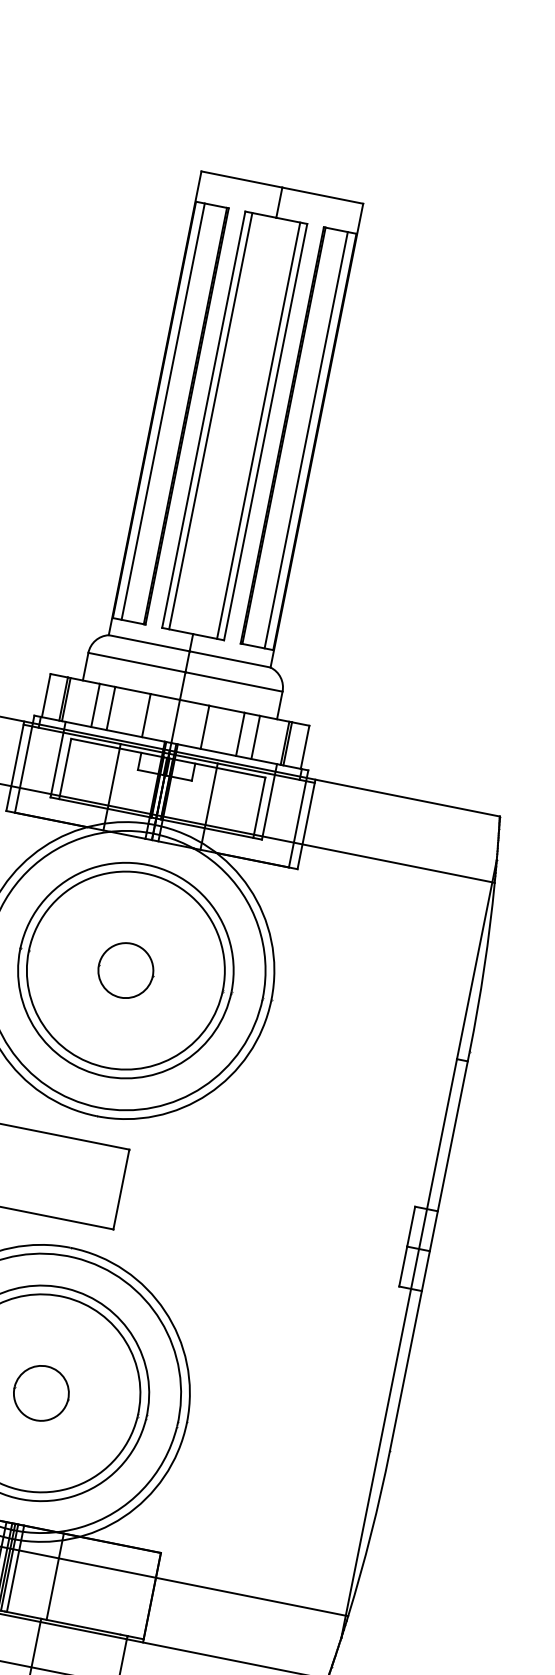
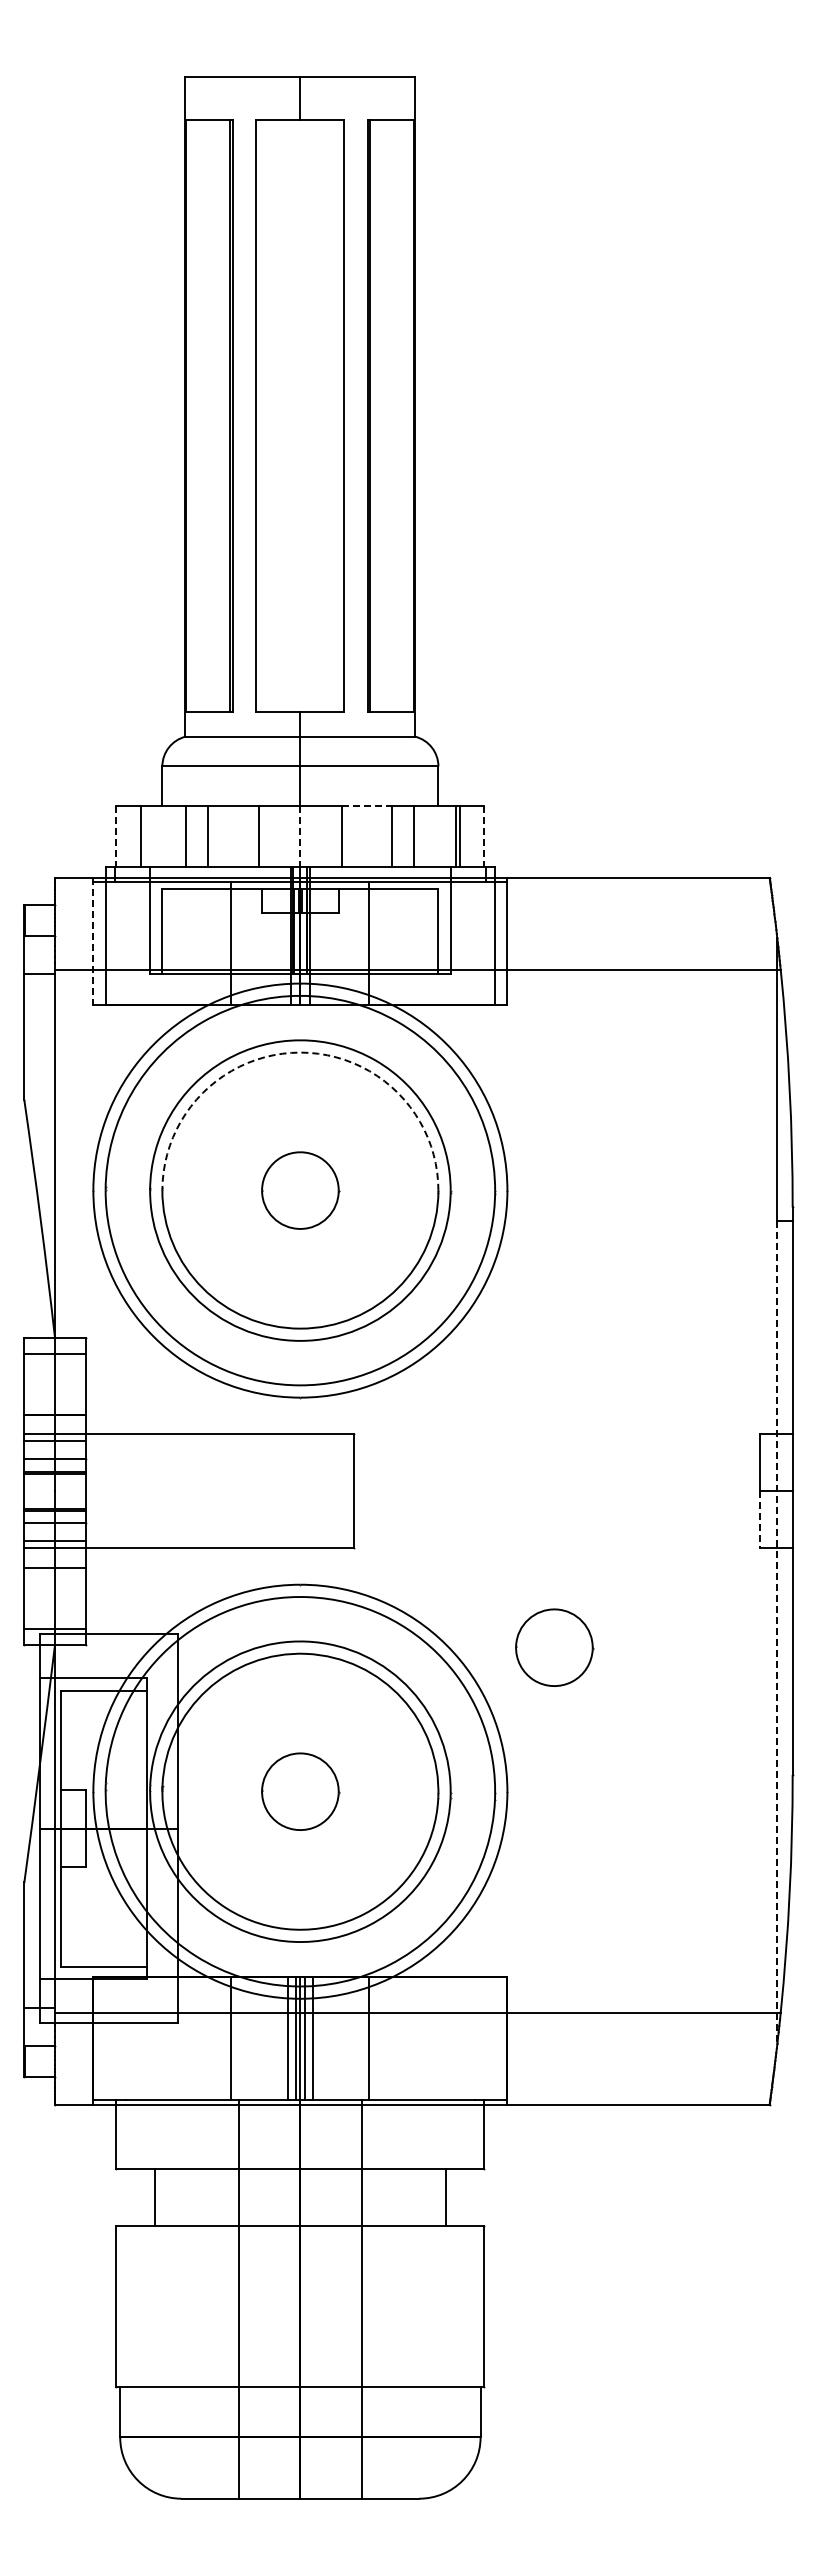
line: (163, 411) -> (198, 416), removed
line: (210, 421) -> (266, 416), removed
line: (258, 430) -> (334, 416), removed
line: (306, 440) -> (402, 416), removed
line: (46, 695) -> (116, 836), solid -> dashed
line: (66, 699) -> (144, 836), removed
line: (227, 709) -> (367, 805), solid -> dashed
line: (175, 721) -> (300, 836), solid -> dashed
line: (305, 747) -> (484, 836), solid -> dashed
line: (15, 766) -> (93, 941), solid -> dashed
arc: (145, 873) -> (300, 1052), solid -> dashed
line: (403, 1267) -> (760, 1520), solid -> dashed
part: (240, 1327) -> (554, 1647), added
line: (399, 1348) -> (777, 1632), solid -> dashed

